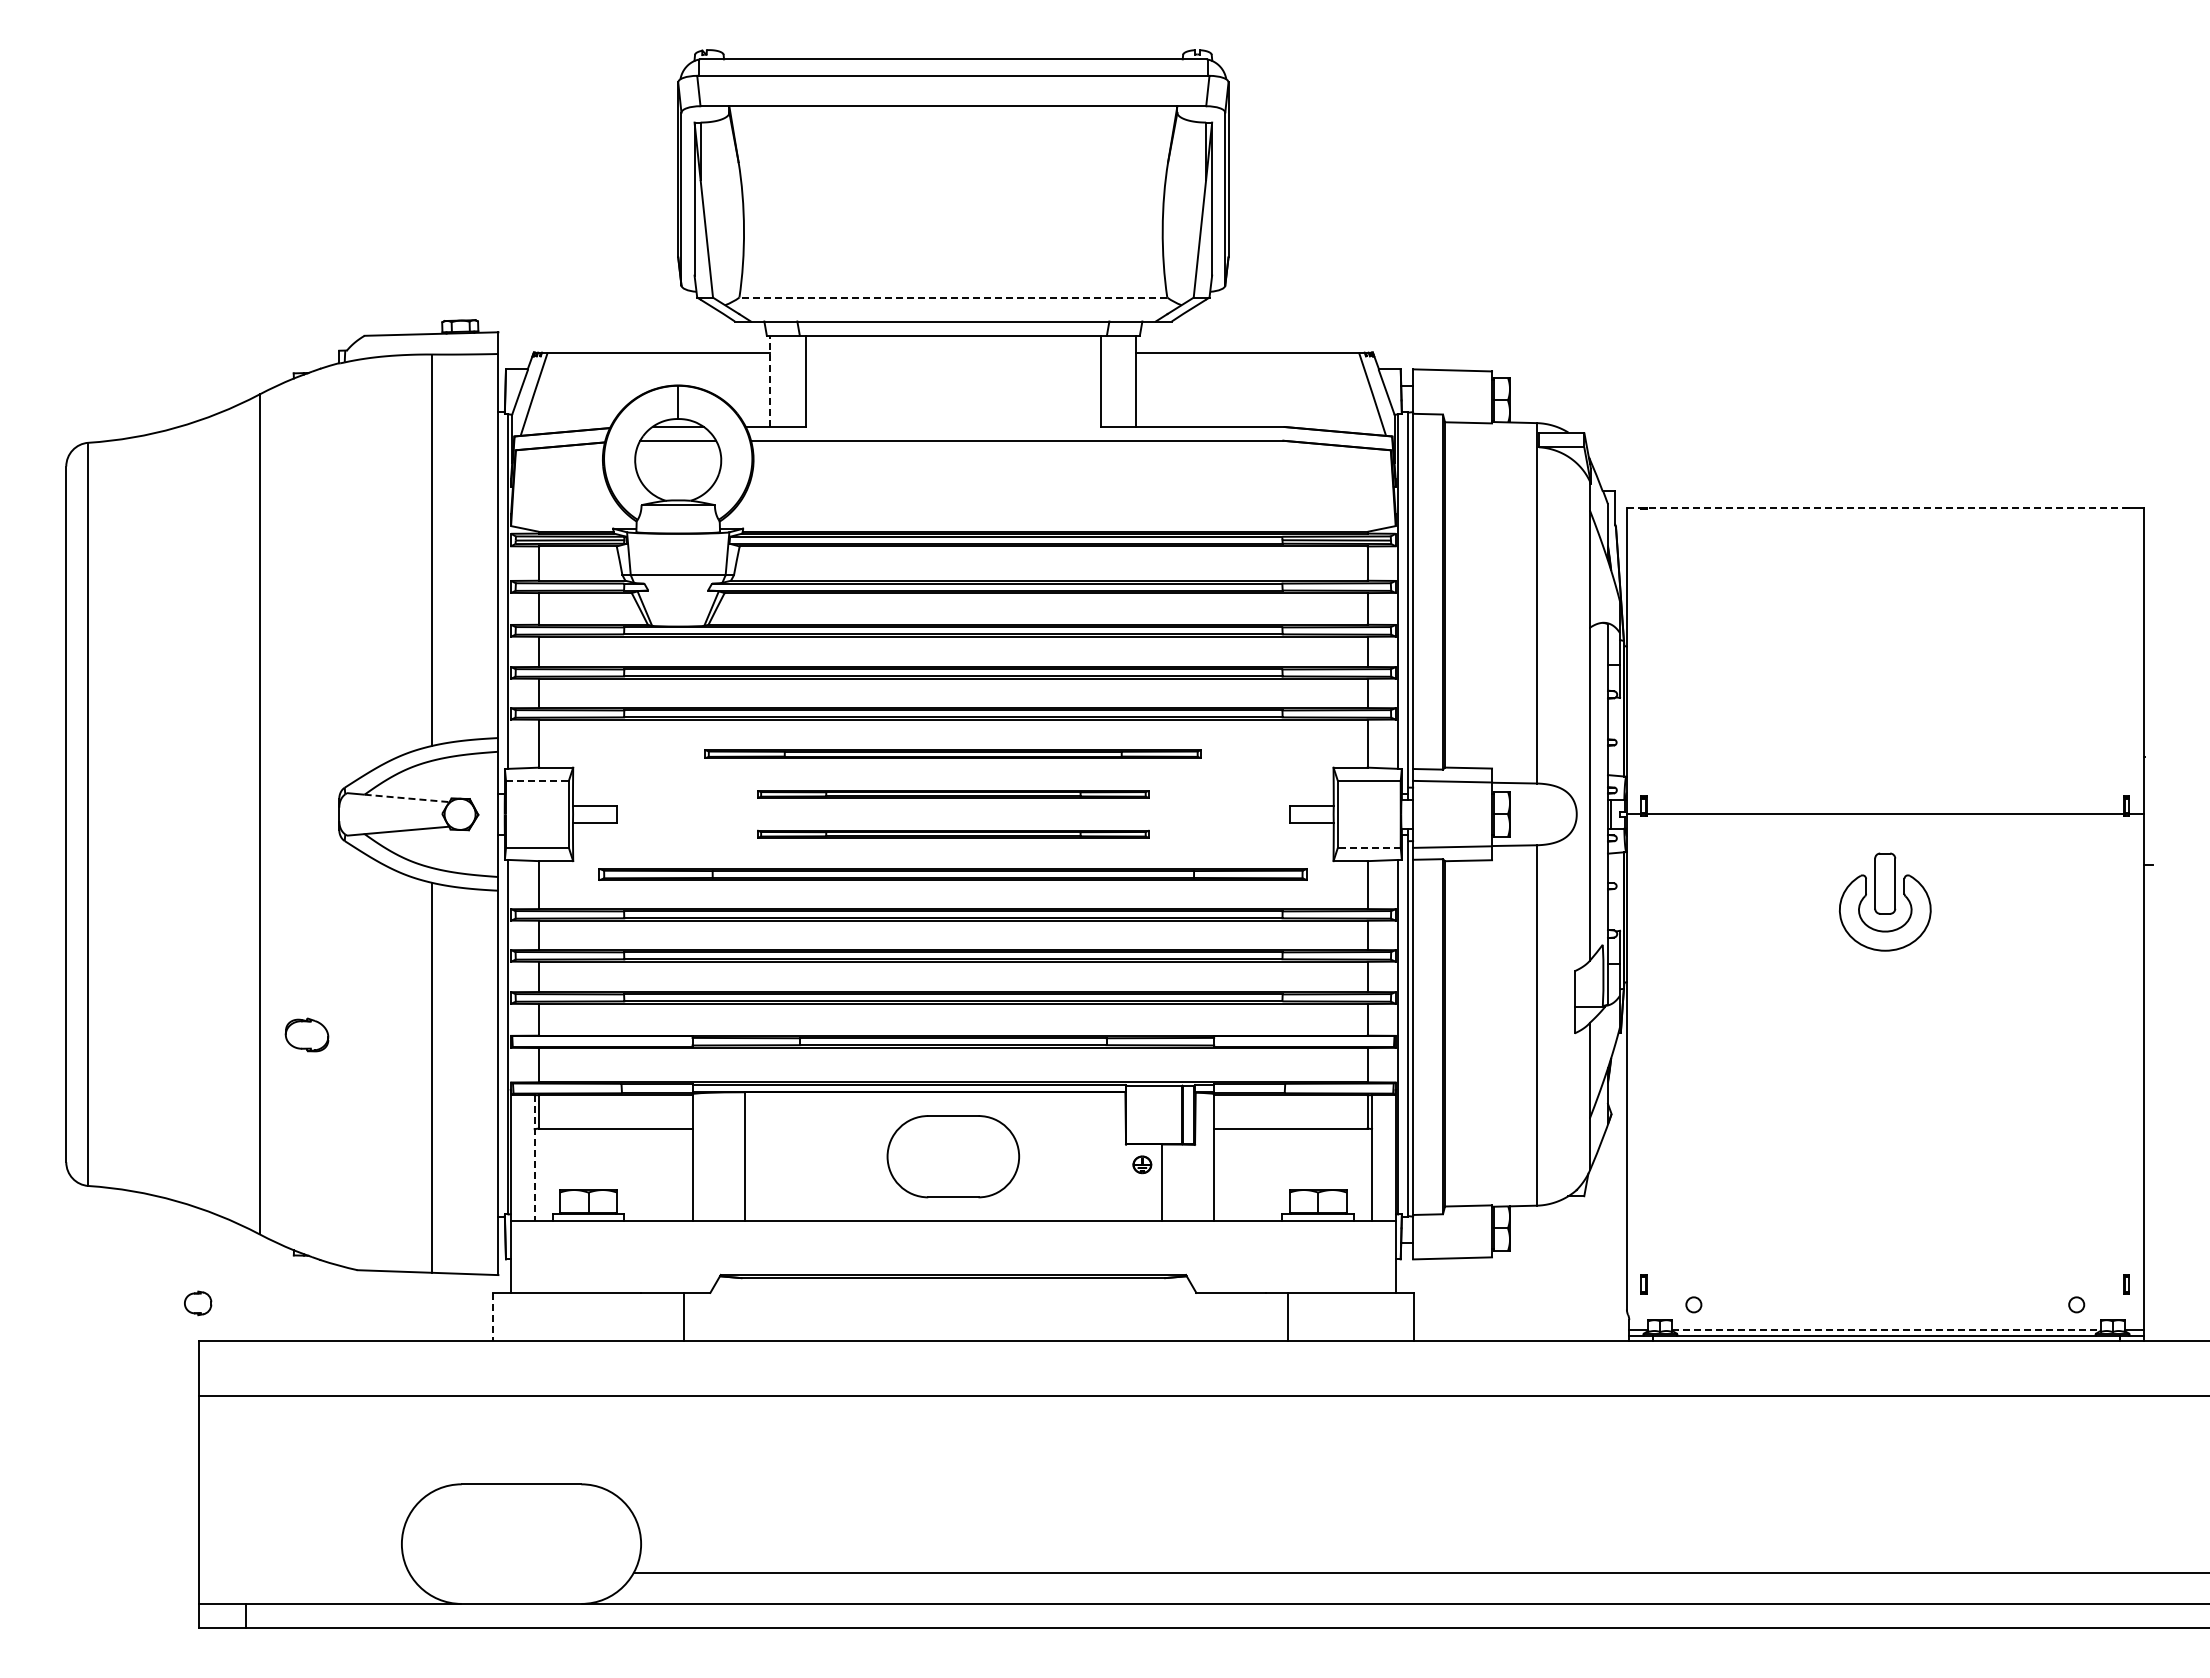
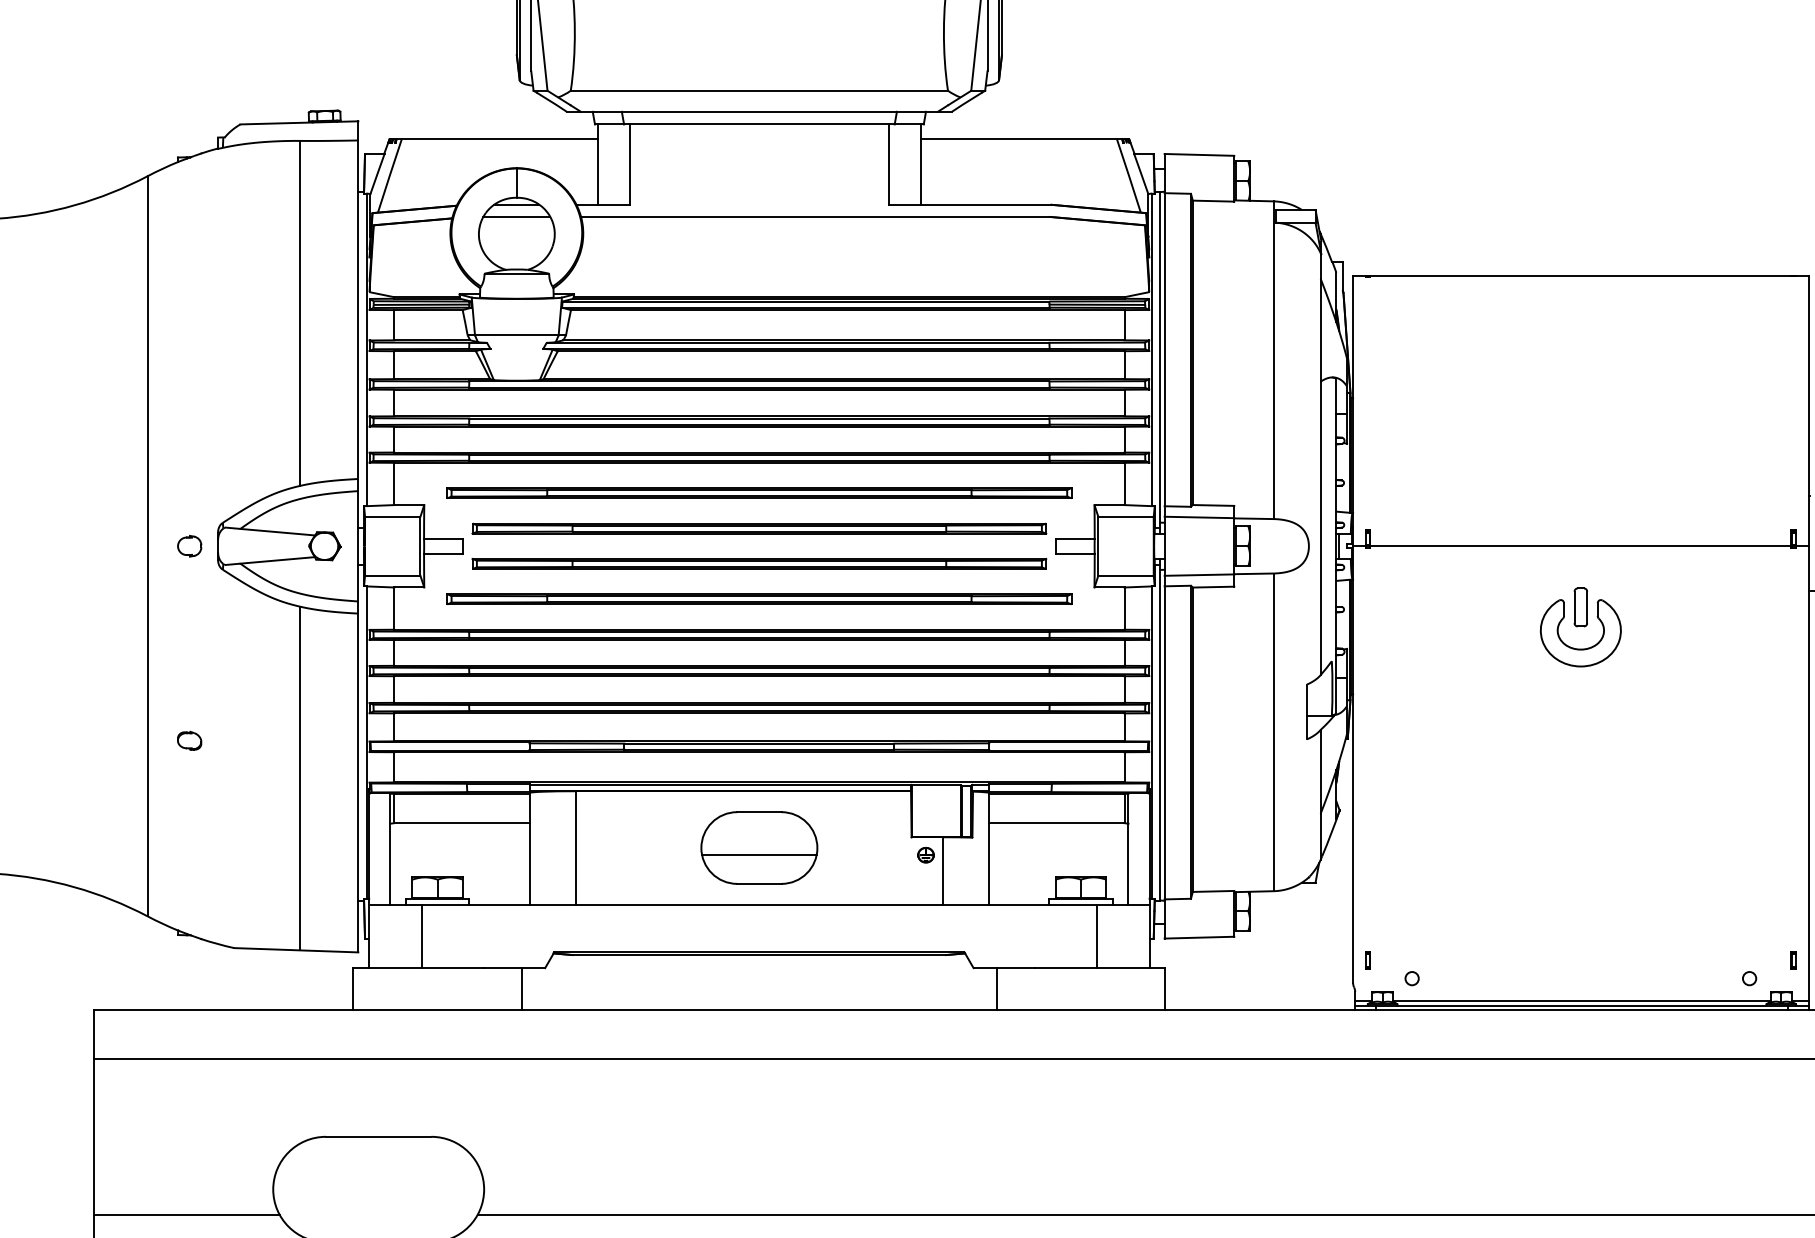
line: (953, 297) -> (759, 90), dashed -> solid
line: (770, 381) -> (598, 164), dashed -> solid
line: (1875, 508) -> (1572, 276), dashed -> solid
part: (952, 753) -> (758, 492), size x1.43
line: (537, 780) -> (392, 516), dashed -> solid
part: (953, 794) -> (759, 528), size x1.67
line: (407, 798) -> (278, 532), dashed -> solid
part: (953, 833) -> (759, 563), size x1.67
line: (1368, 847) -> (1125, 575), dashed -> solid
part: (1885, 883) -> (1581, 607), size x0.71
part: (306, 1034) -> (189, 740), size x0.62
line: (534, 1158) -> (390, 849), dashed -> solid
line: (953, 1164) -> (759, 854), added
line: (570, 1256) -> (421, 936), added
line: (1336, 1256) -> (1097, 936), added
part: (198, 1303) -> (190, 546), moved
line: (492, 1316) -> (353, 988), dashed -> solid
line: (1287, 1316) -> (996, 988), moved
line: (1886, 1329) -> (1581, 1000), dashed -> solid
line: (303, 1572) -> (186, 1214), added

